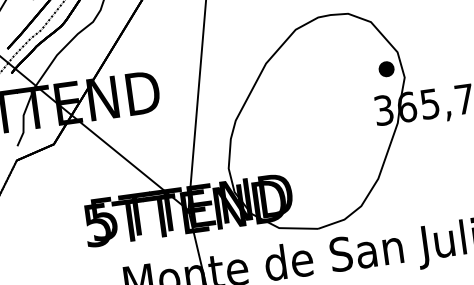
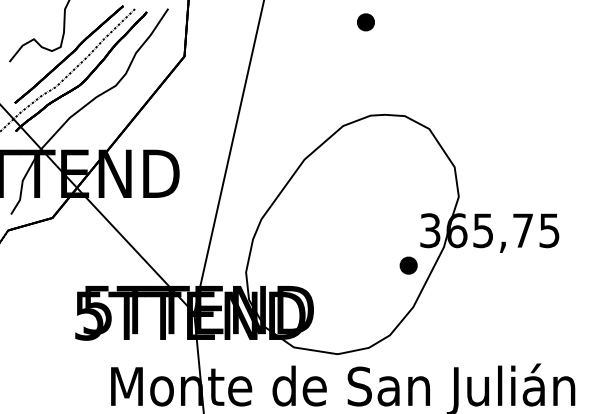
part: (386, 69) -> (408, 265), moved

